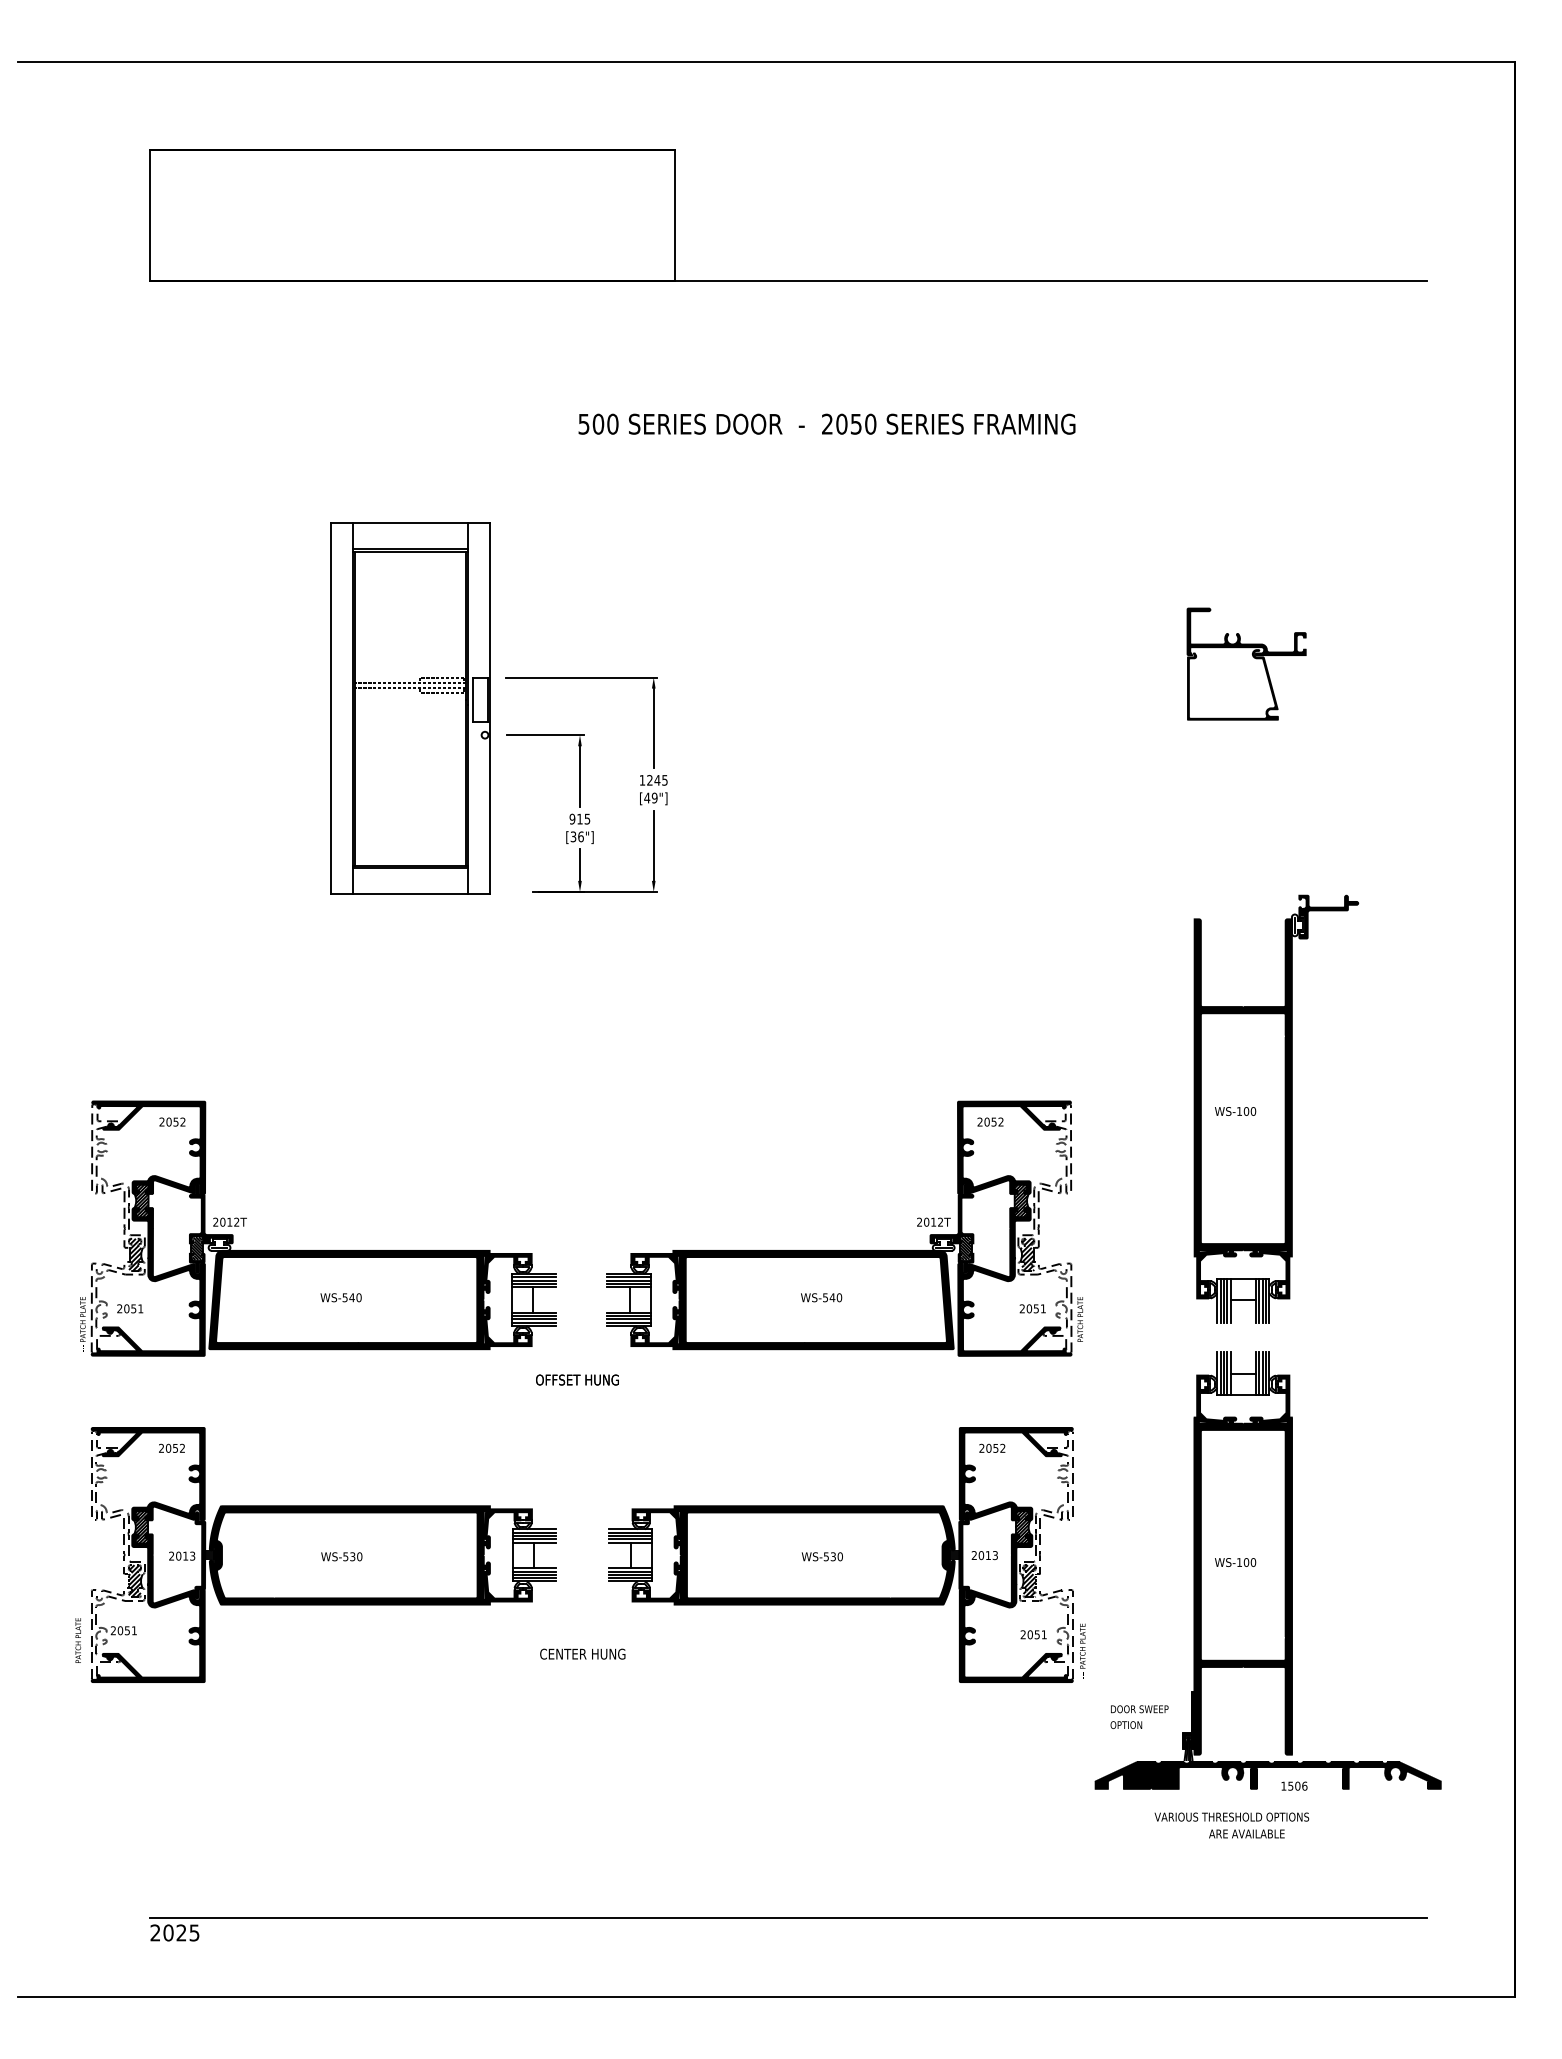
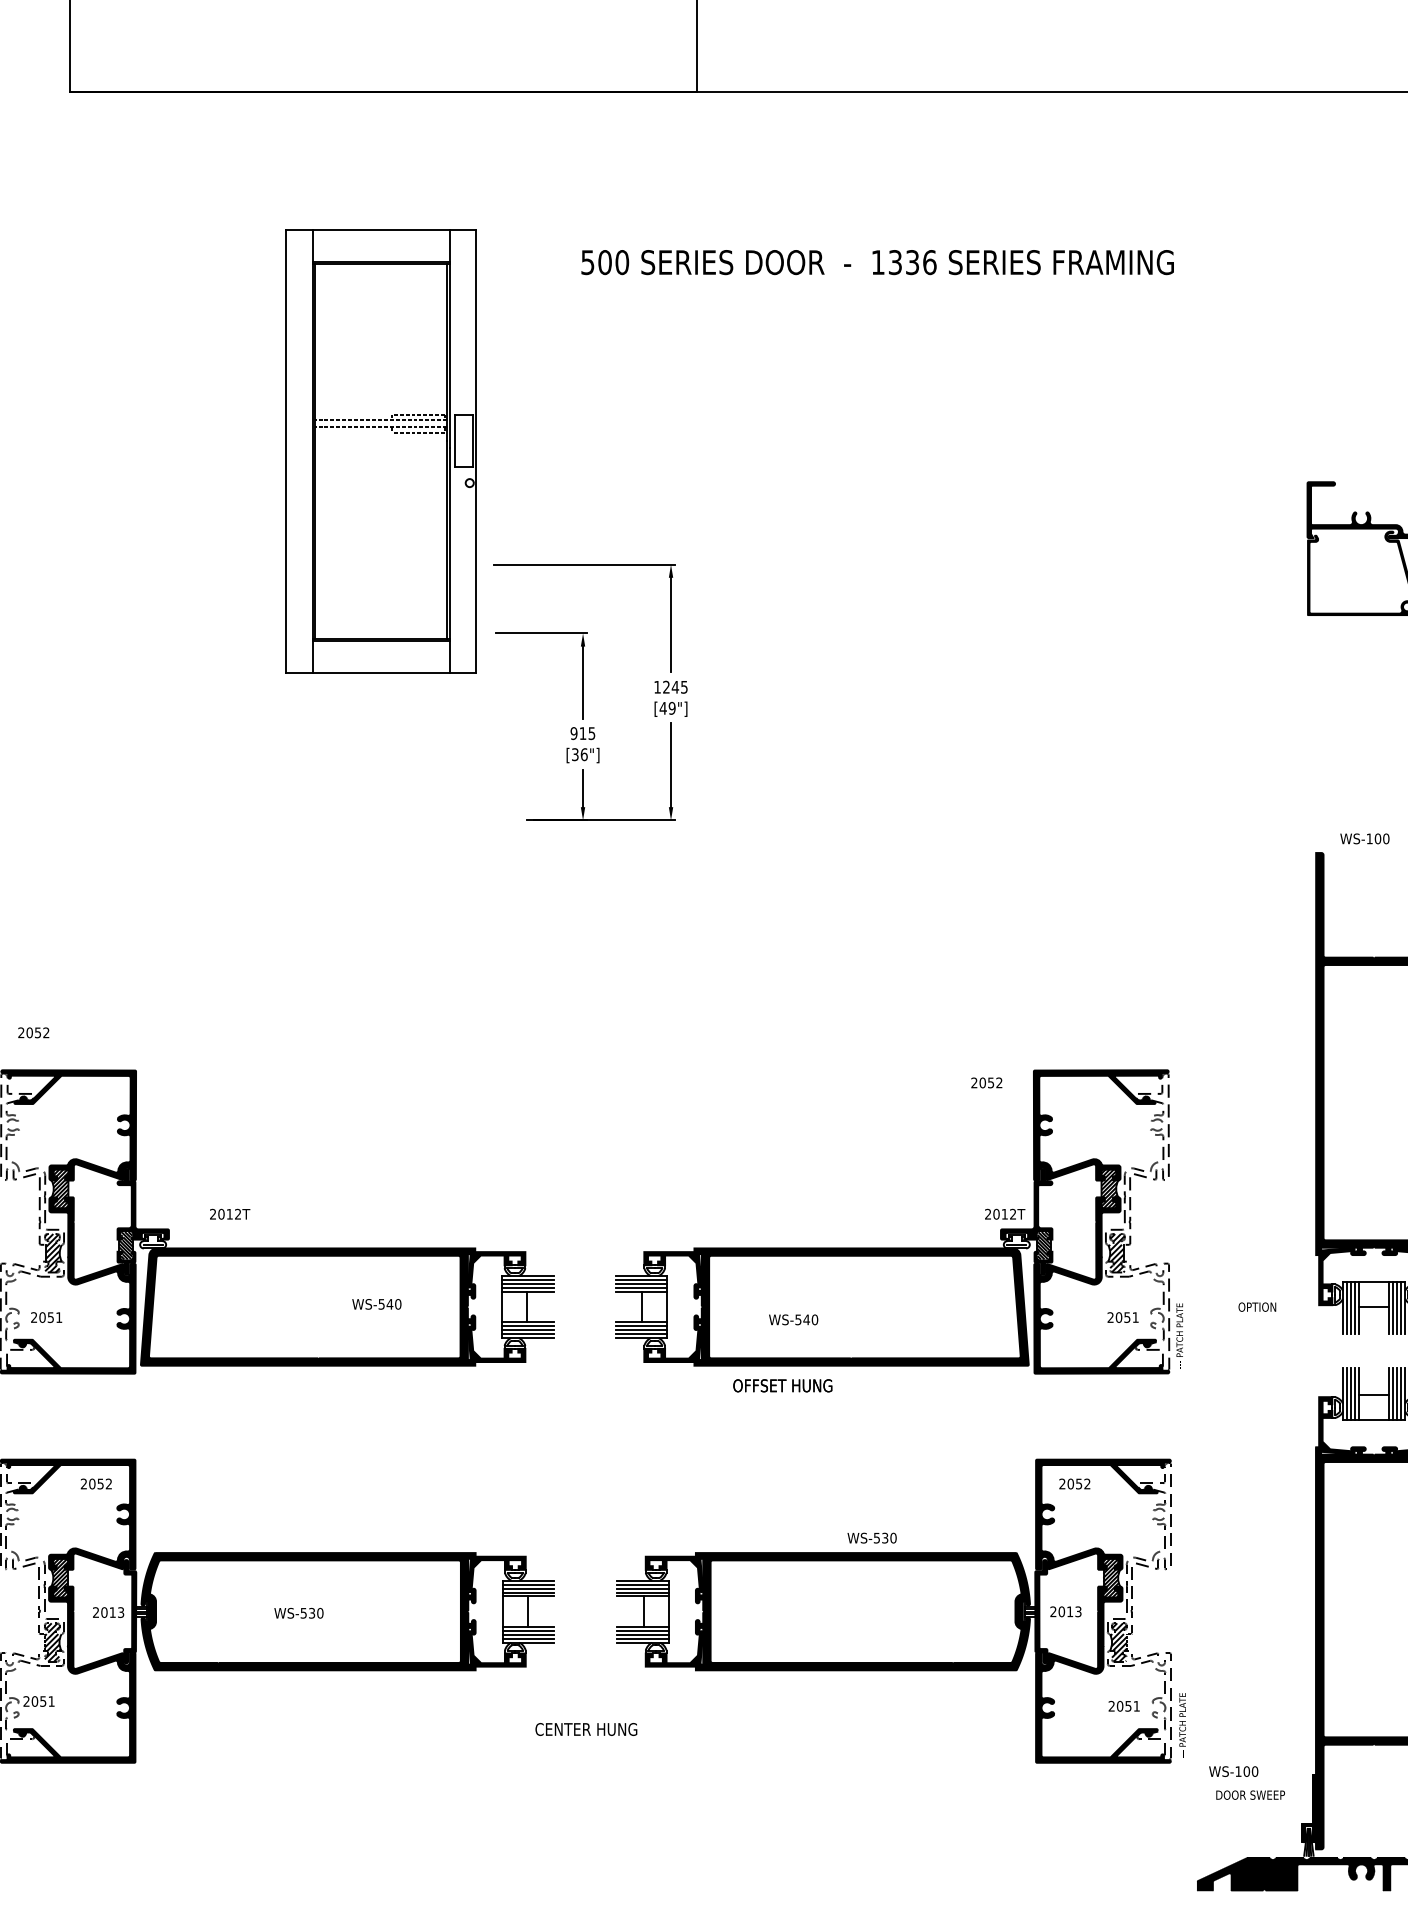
text: (849, 423) -> (904, 261), 2050 -> 1336
part: (410, 708) -> (380, 451), moved
text: (1235, 1111) -> (1364, 838), moved
text: (172, 1121) -> (33, 1032), moved
text: (990, 1121) -> (986, 1082), moved
text: (229, 1221) -> (229, 1213), moved
text: (340, 1297) -> (376, 1304), moved
text: (821, 1297) -> (793, 1319), moved
text: (577, 1379) -> (782, 1385), moved
text: (821, 1556) -> (871, 1537), moved
text: (1235, 1562) -> (1233, 1771), moved
text: (1126, 1724) -> (1257, 1306), moved

